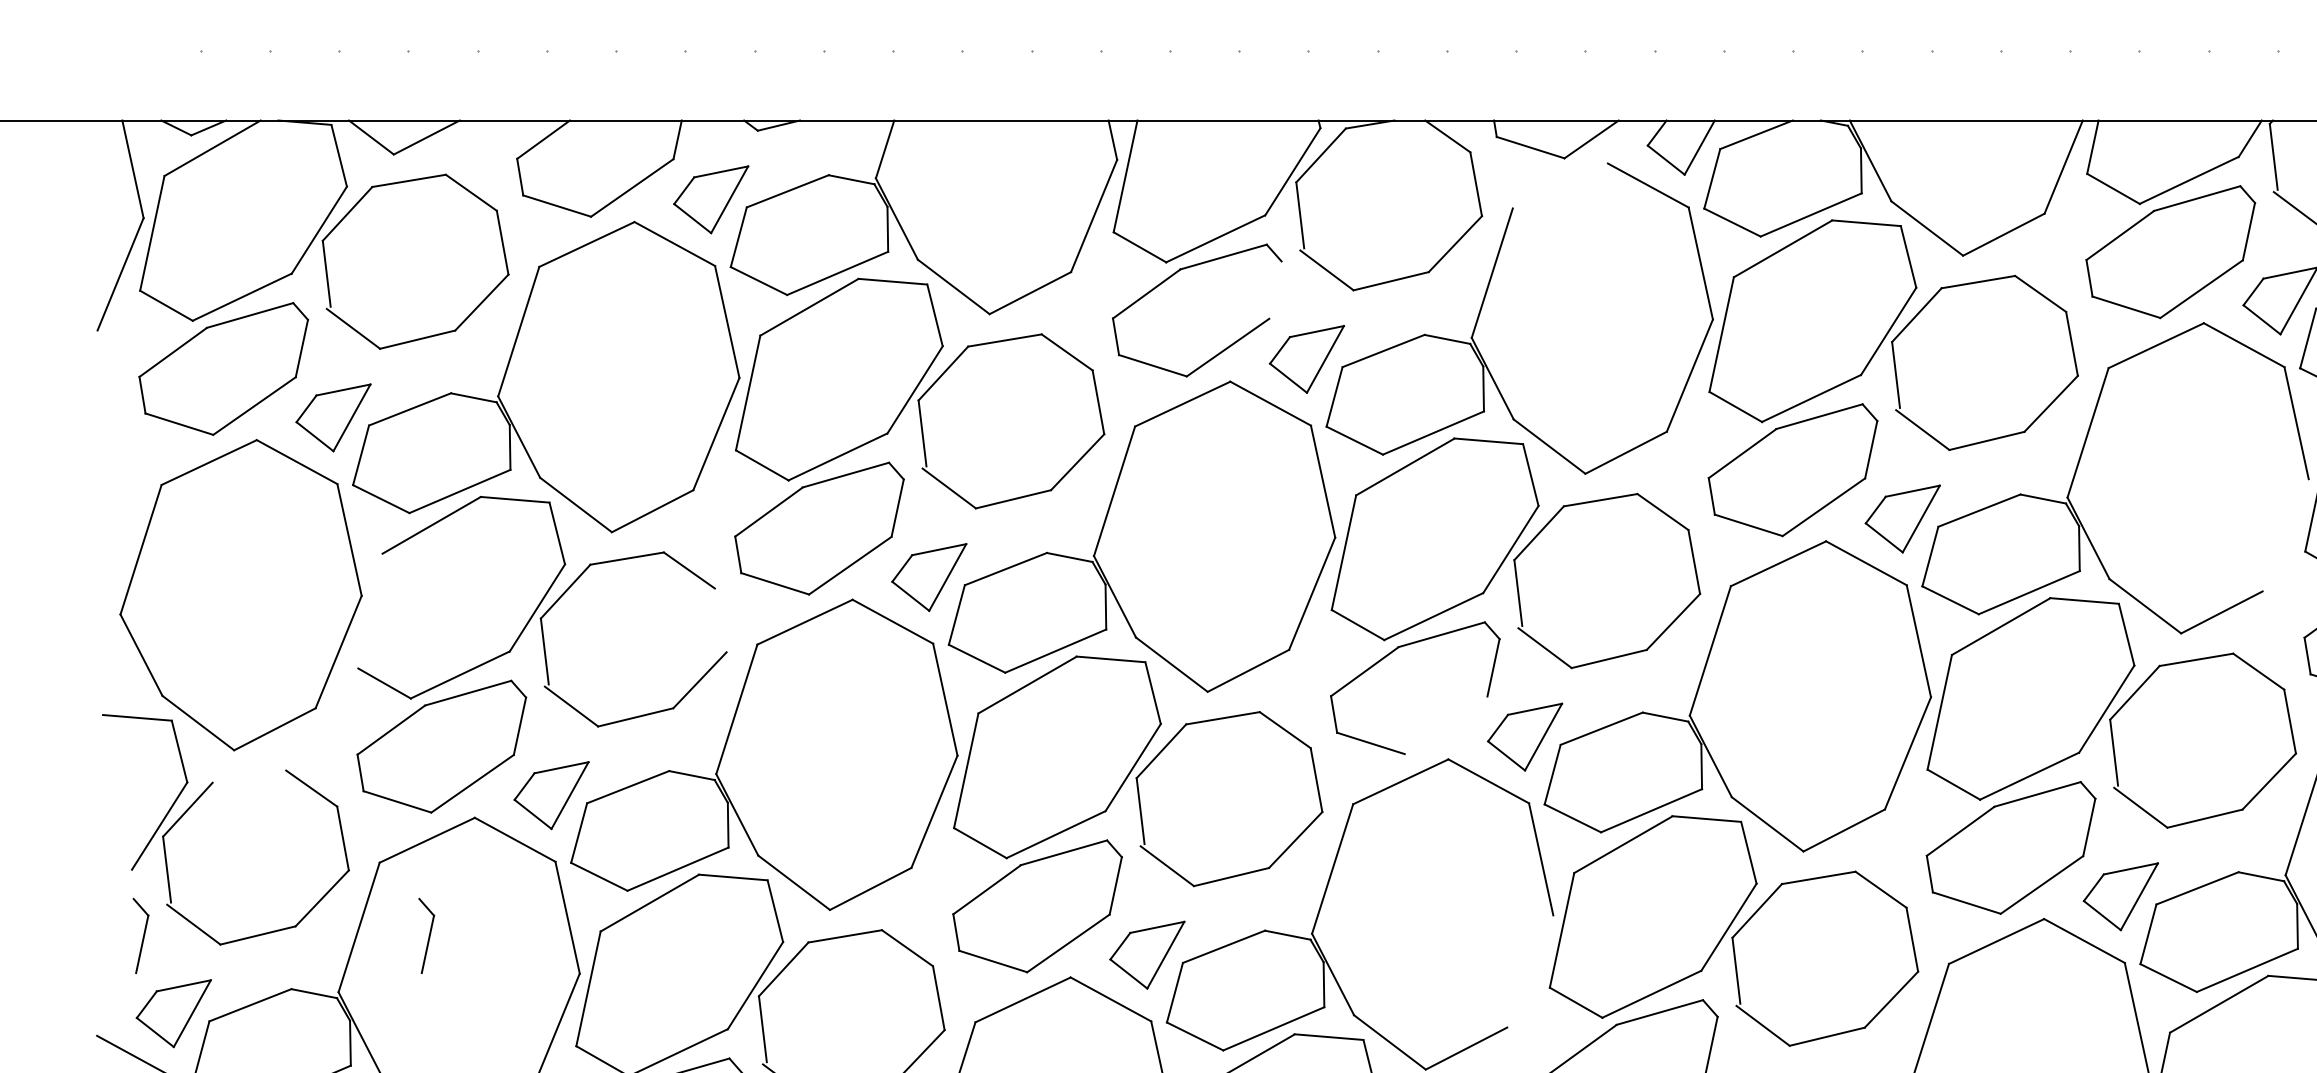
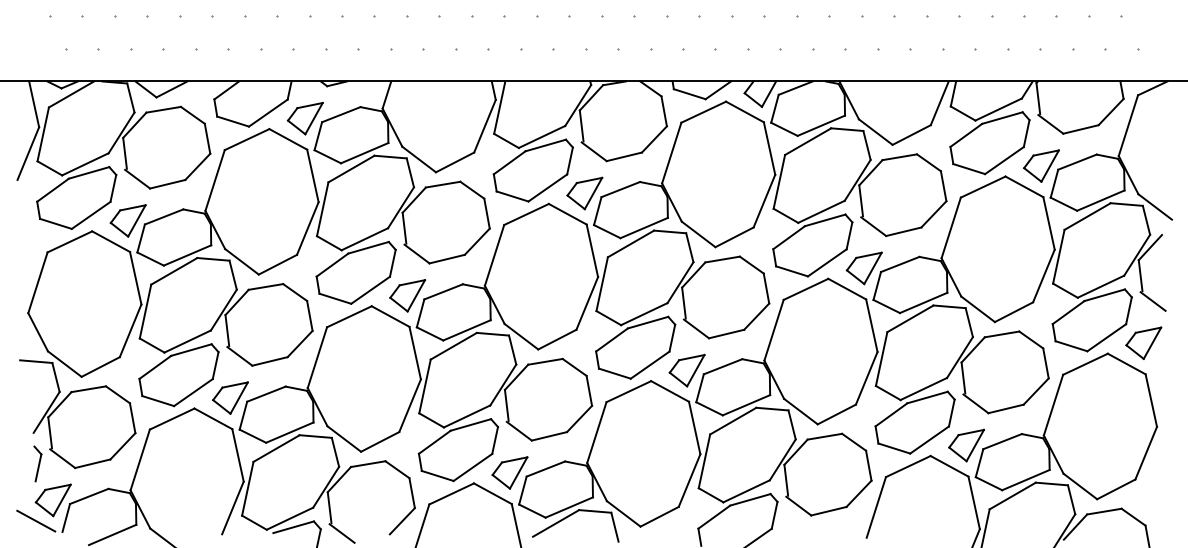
line: (1559, 184) -> (703, 111), added
line: (1274, 289) -> (569, 160), added
line: (2284, 534) -> (1043, 275), added
line: (370, 610) -> (145, 311), added
line: (719, 619) -> (309, 315), added
line: (1444, 723) -> (649, 364), added
line: (248, 777) -> (88, 389), added
part: (425, 934) -> (171, 463), removed
line: (1530, 971) -> (689, 480), added

